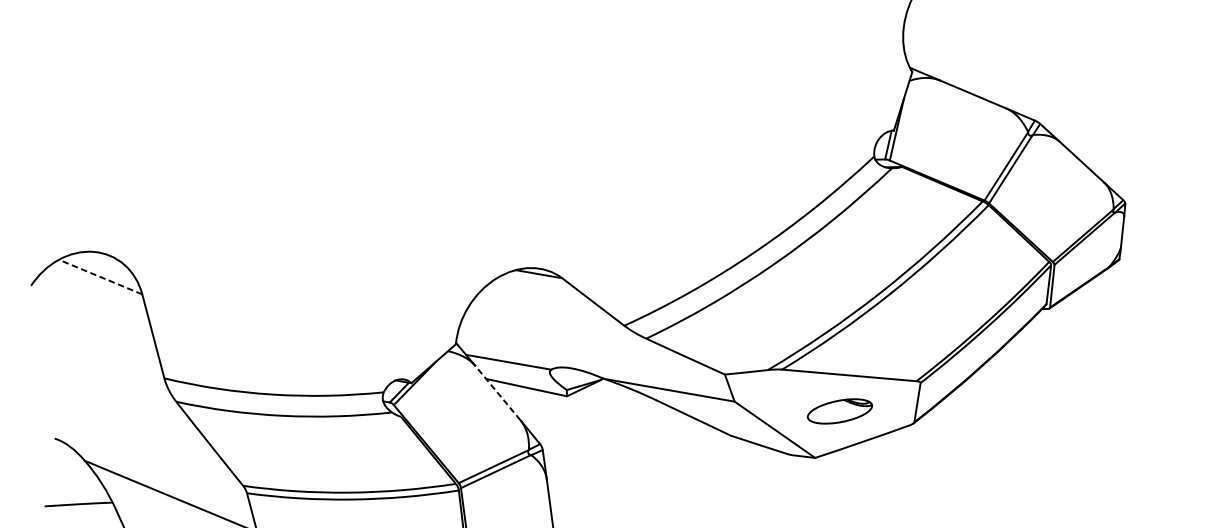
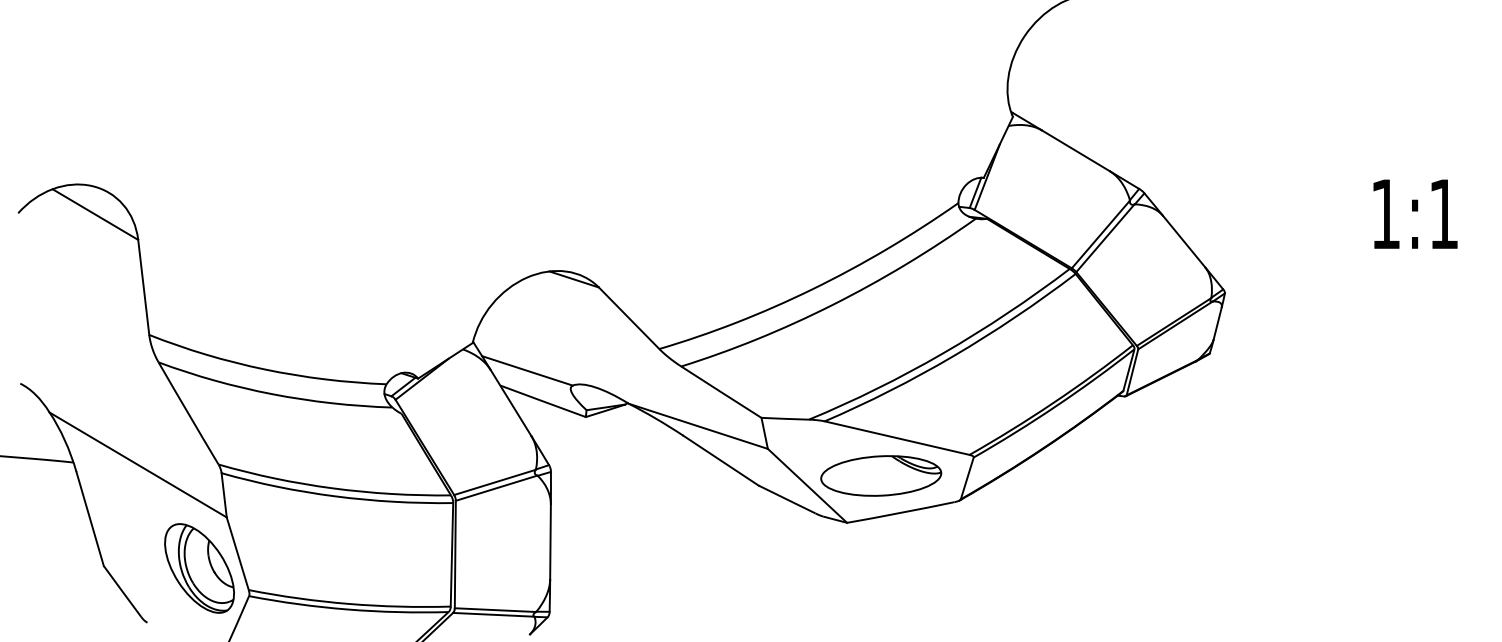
line: (100, 277) -> (95, 214), dashed -> solid
line: (497, 392) -> (510, 402), dashed -> solid
part: (840, 410) -> (881, 475), size x1.67

